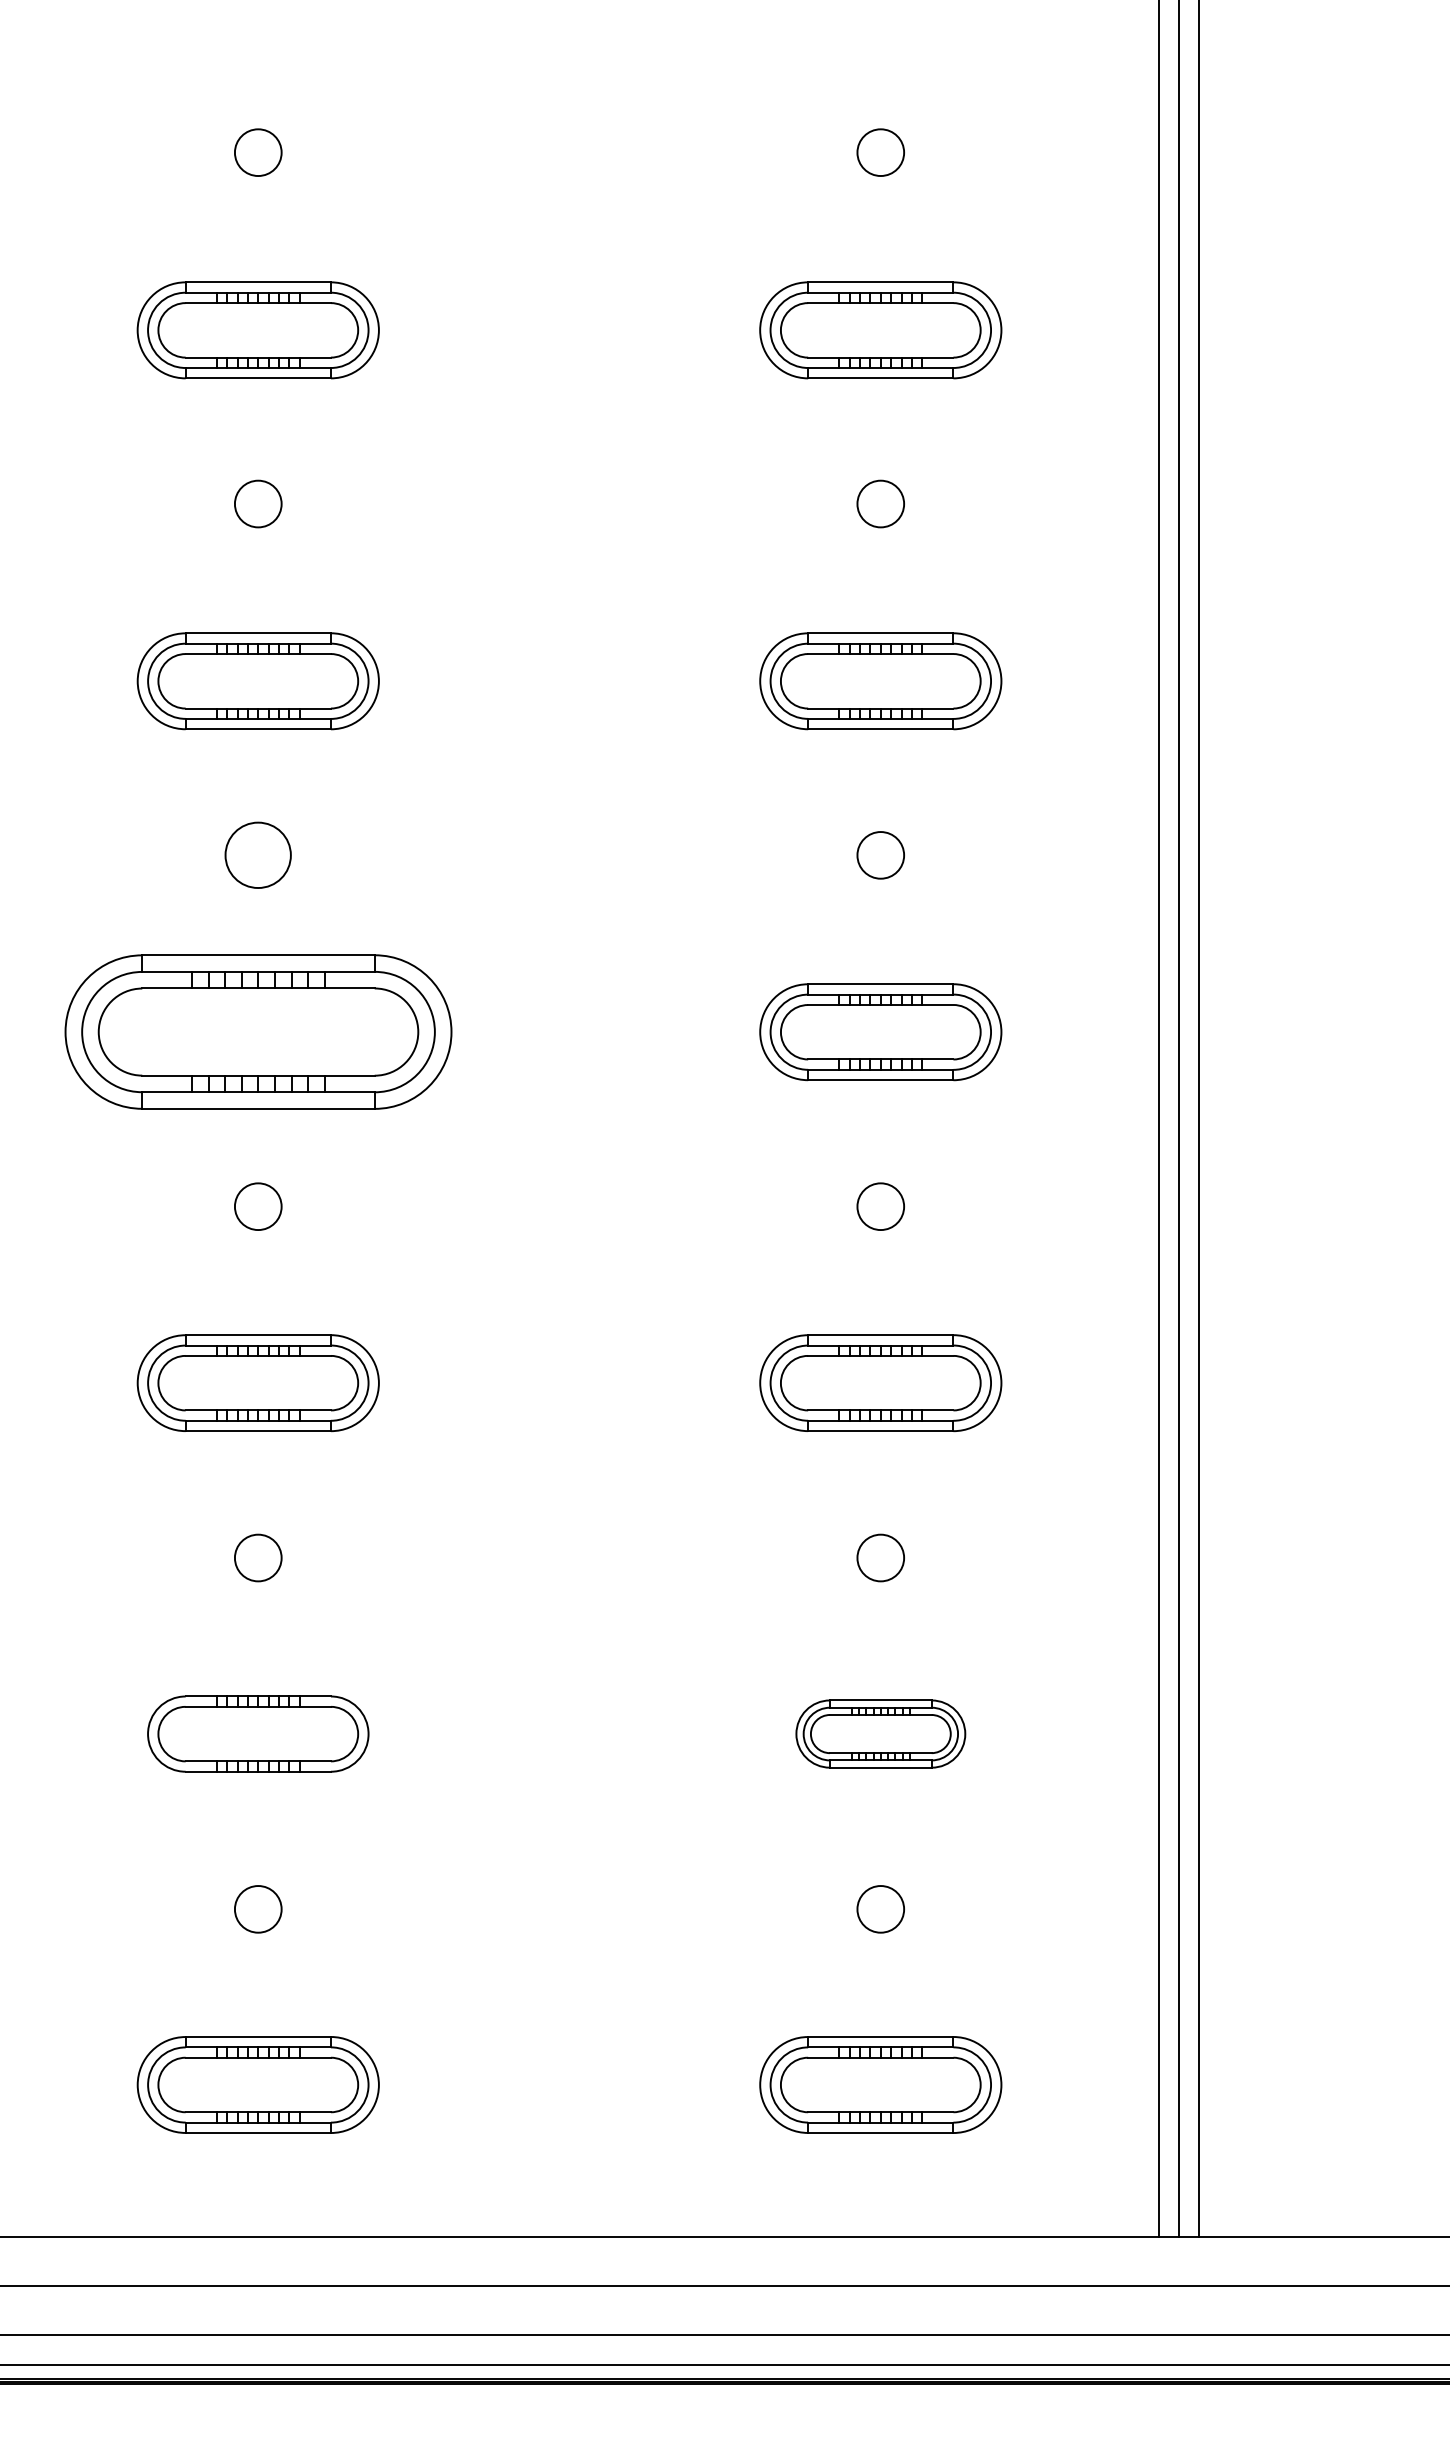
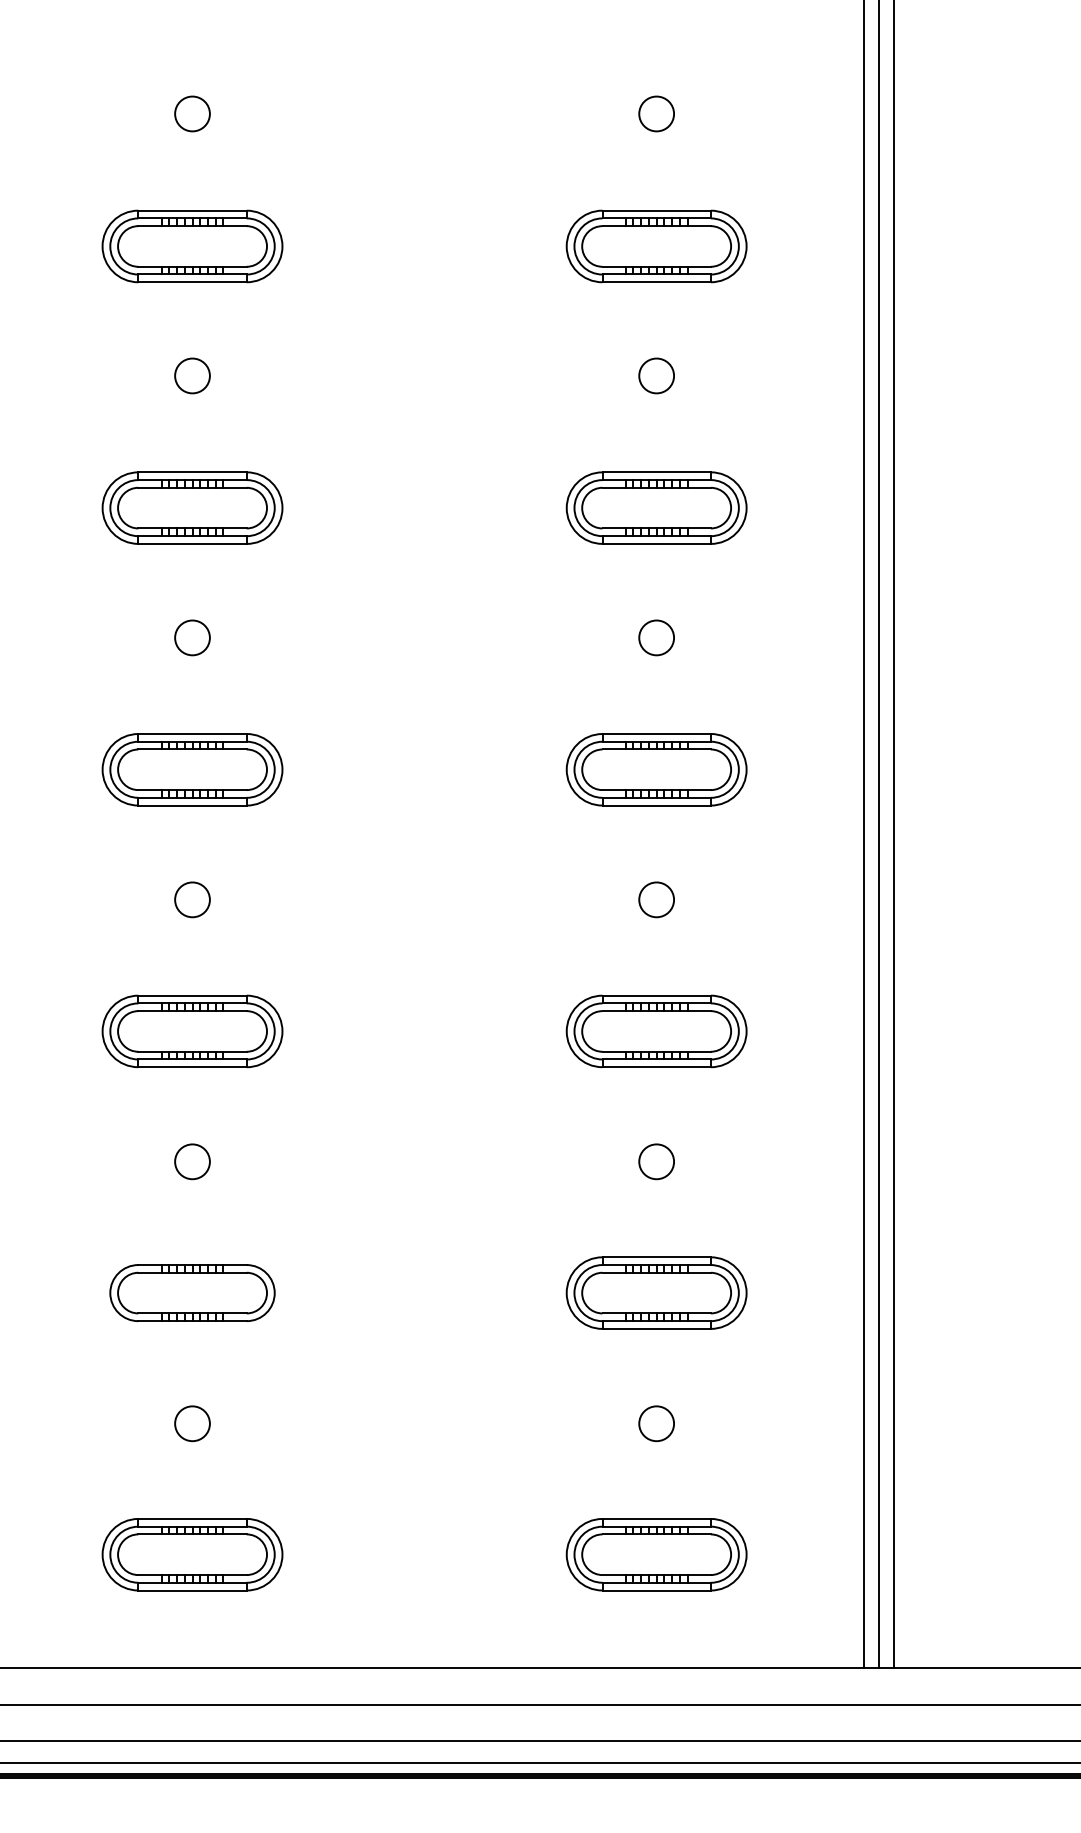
circle: (258, 855) -> (192, 638), size x0.71
part: (257, 1032) -> (191, 769), size x0.62
part: (880, 1733) -> (656, 1292), size x1.43

